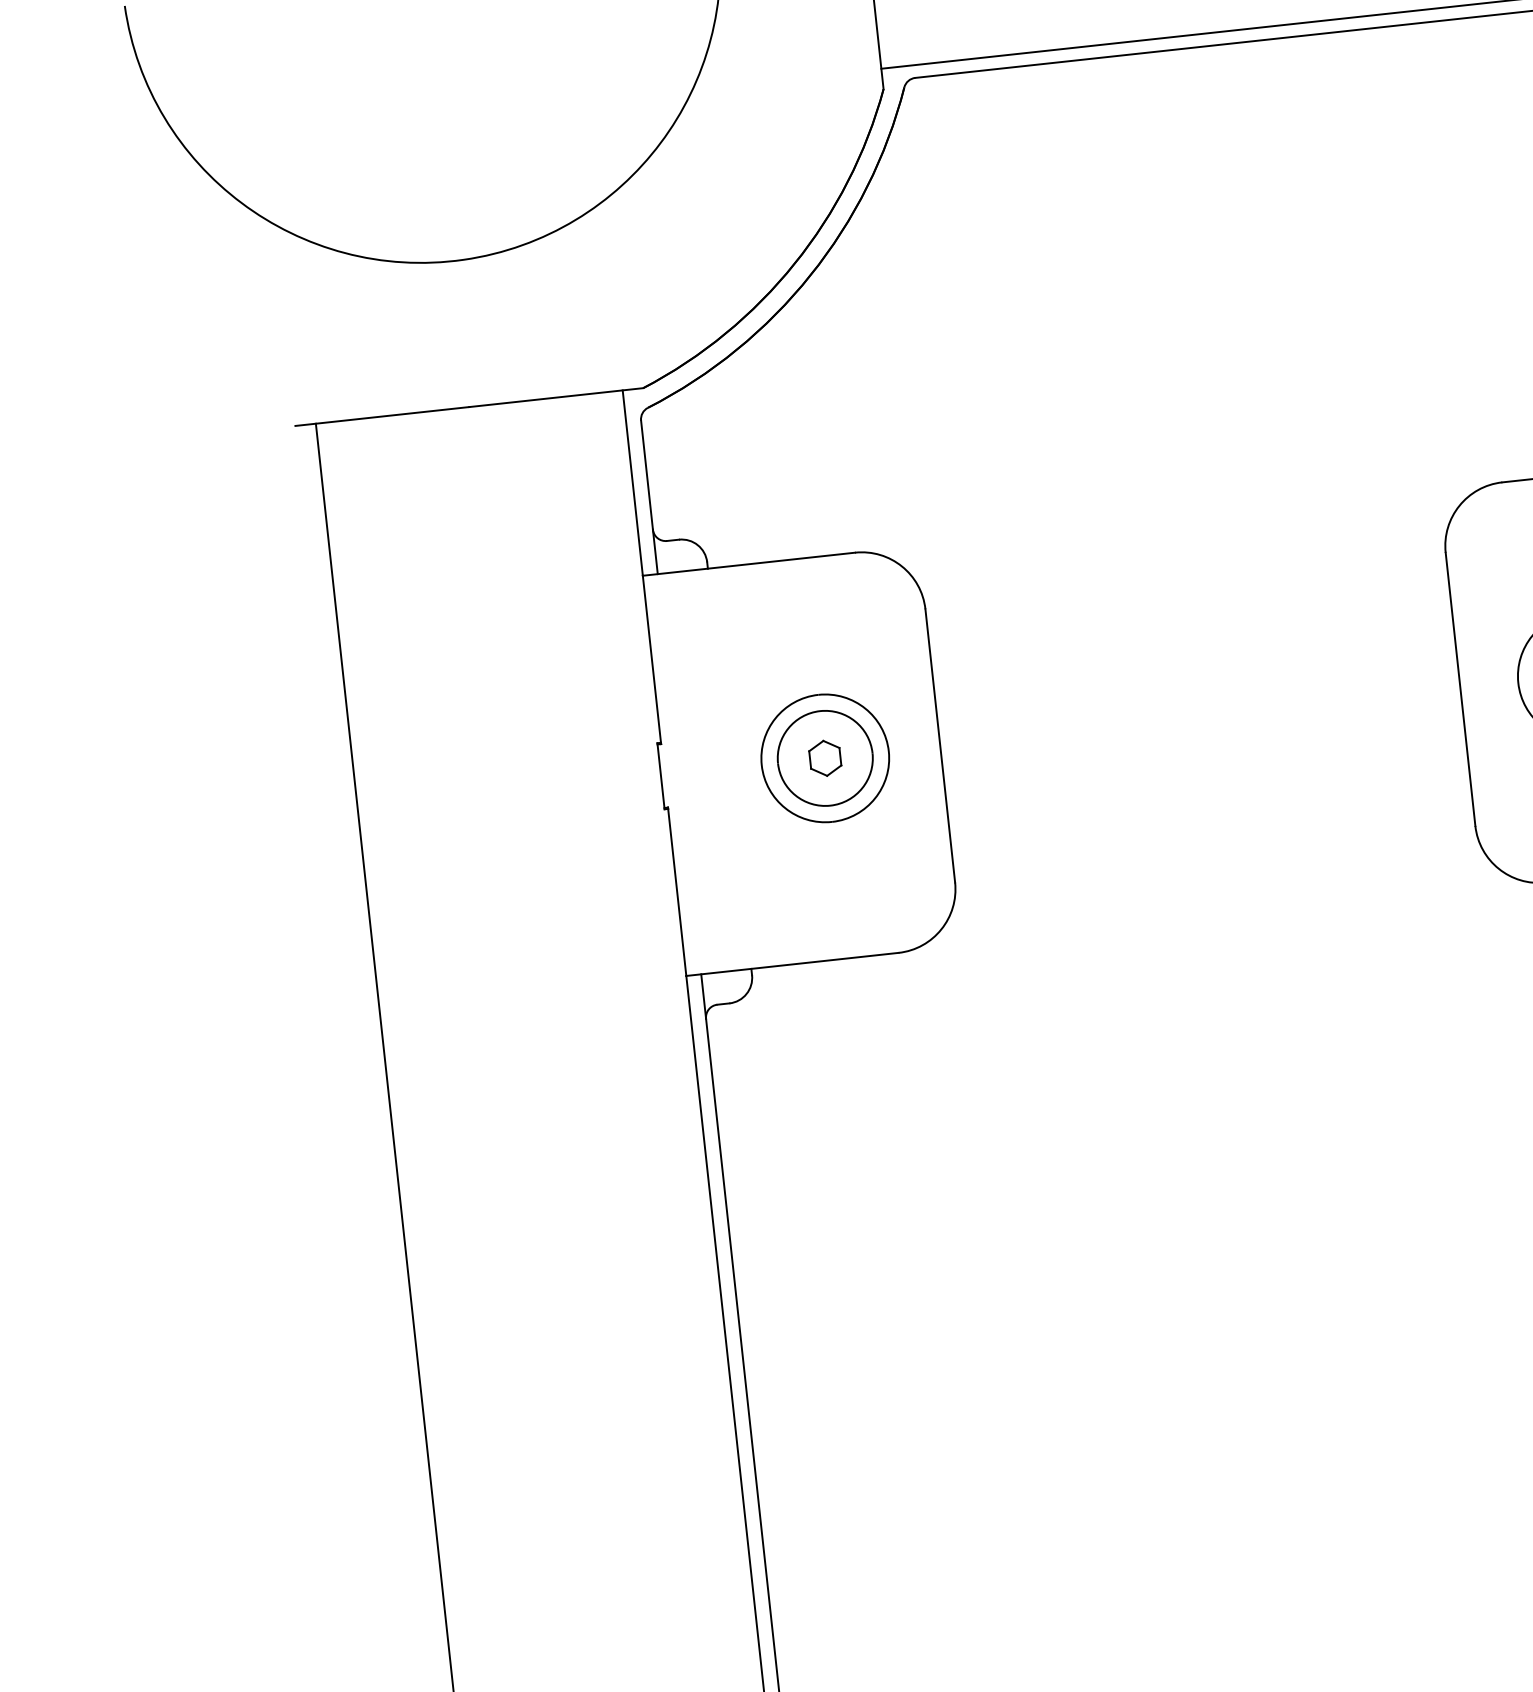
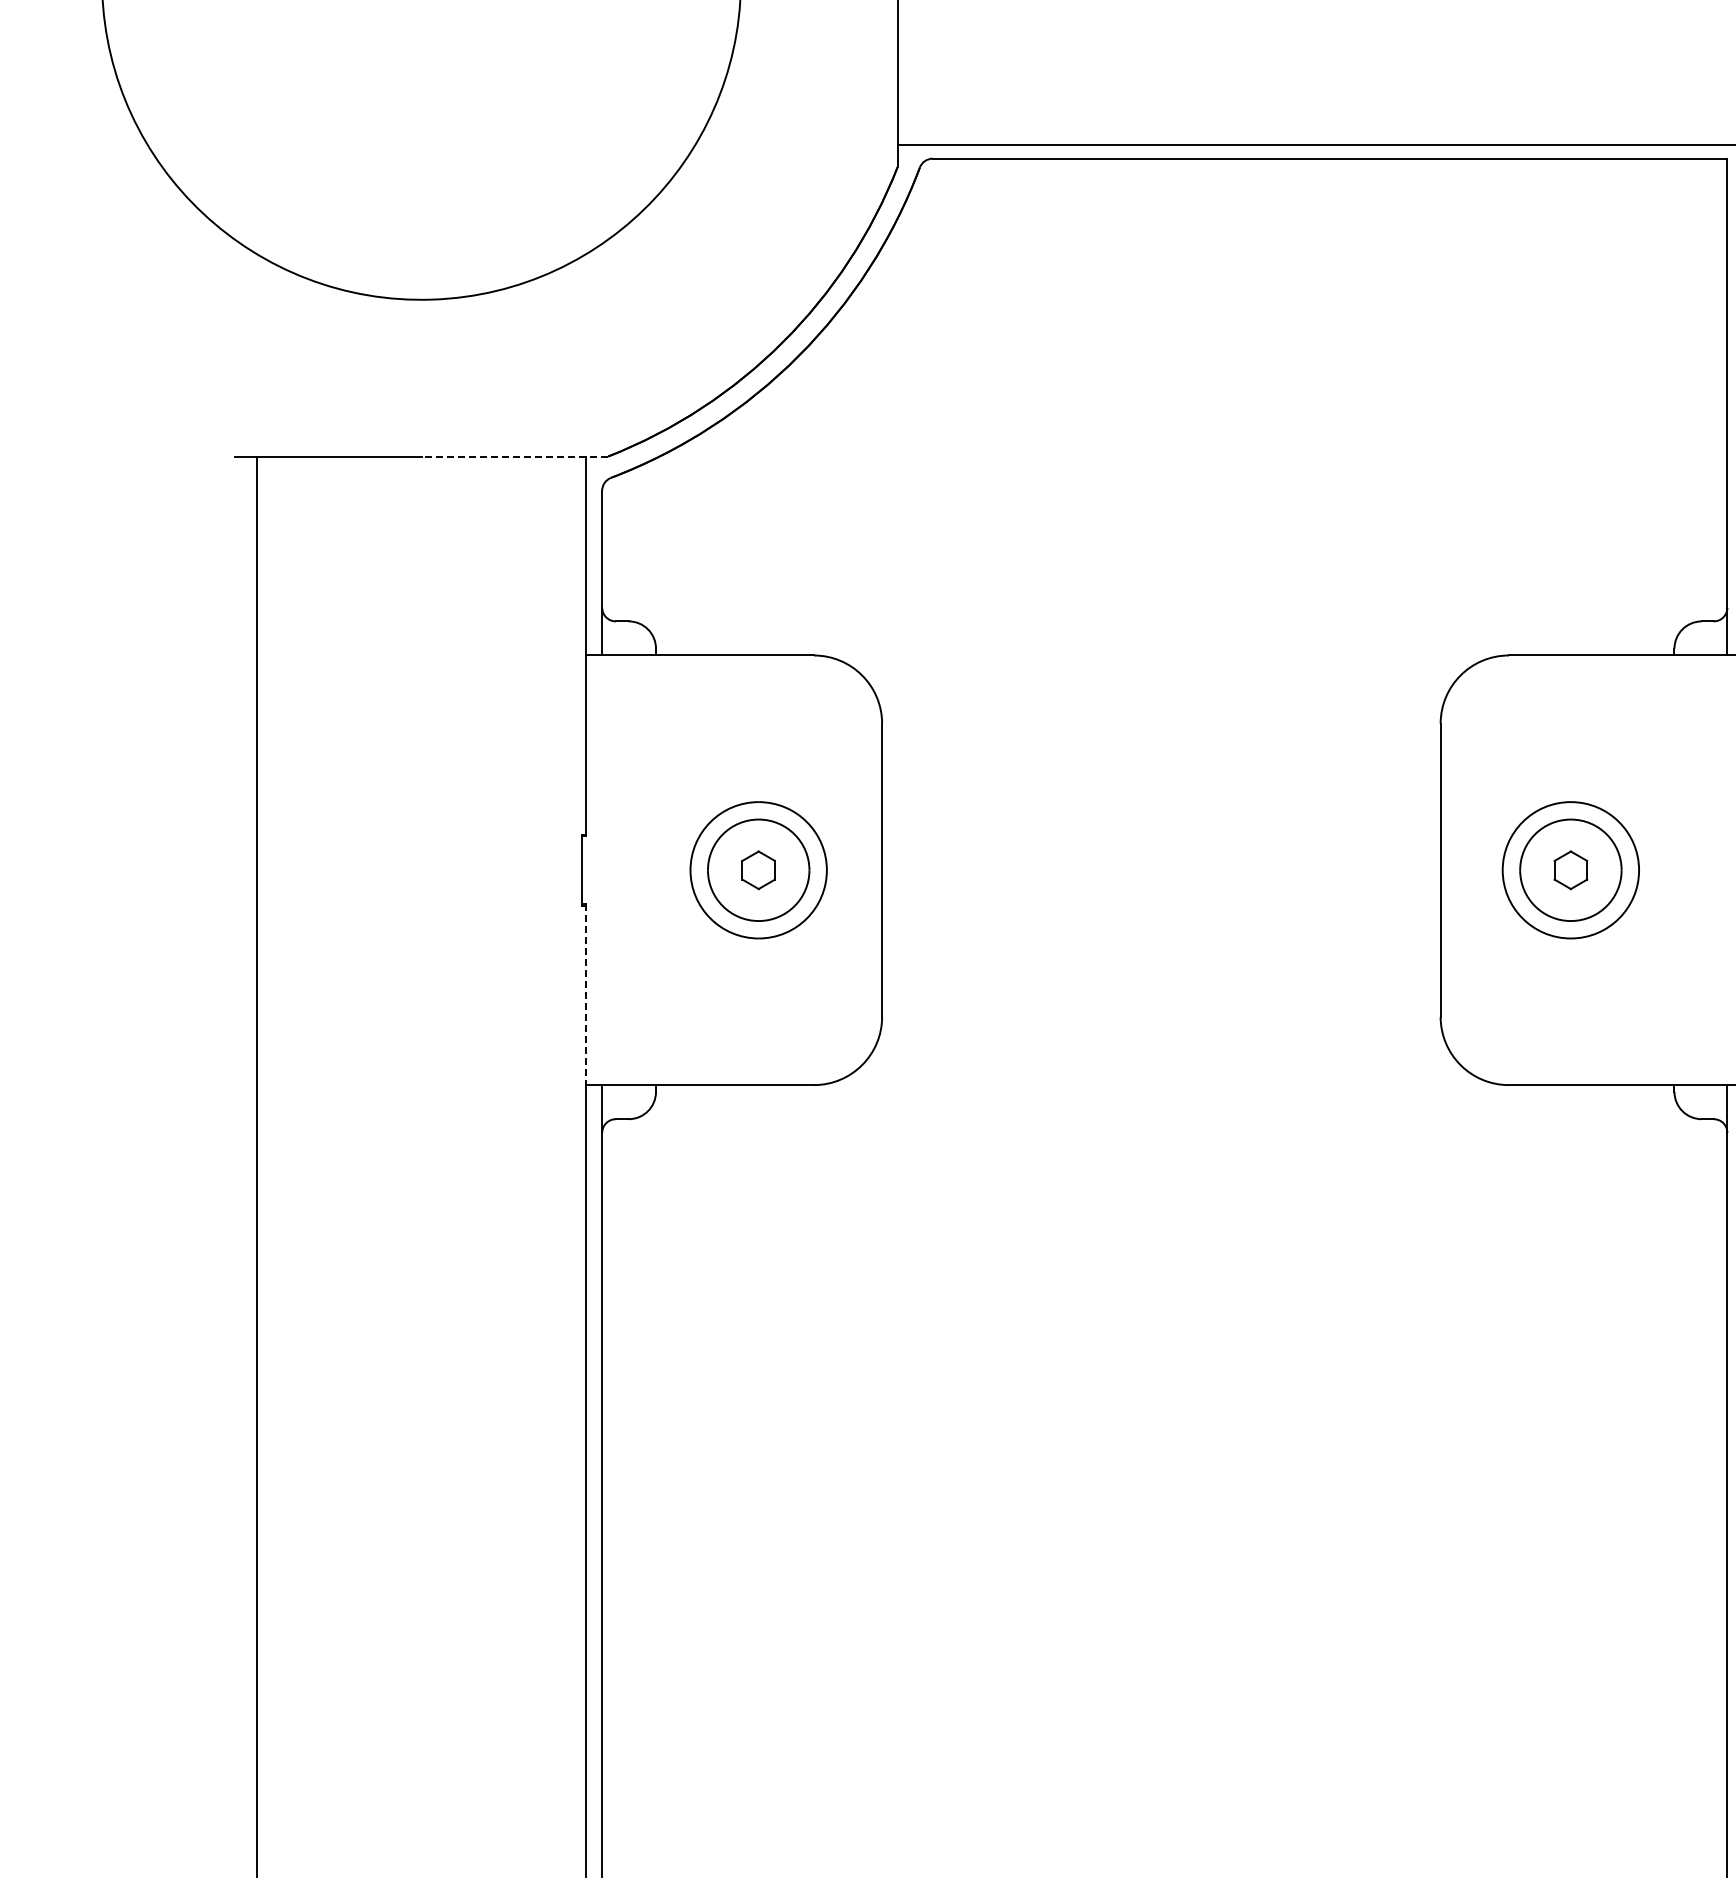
line: (555, 397) -> (514, 456), solid -> dashed
line: (677, 892) -> (586, 995), solid -> dashed

